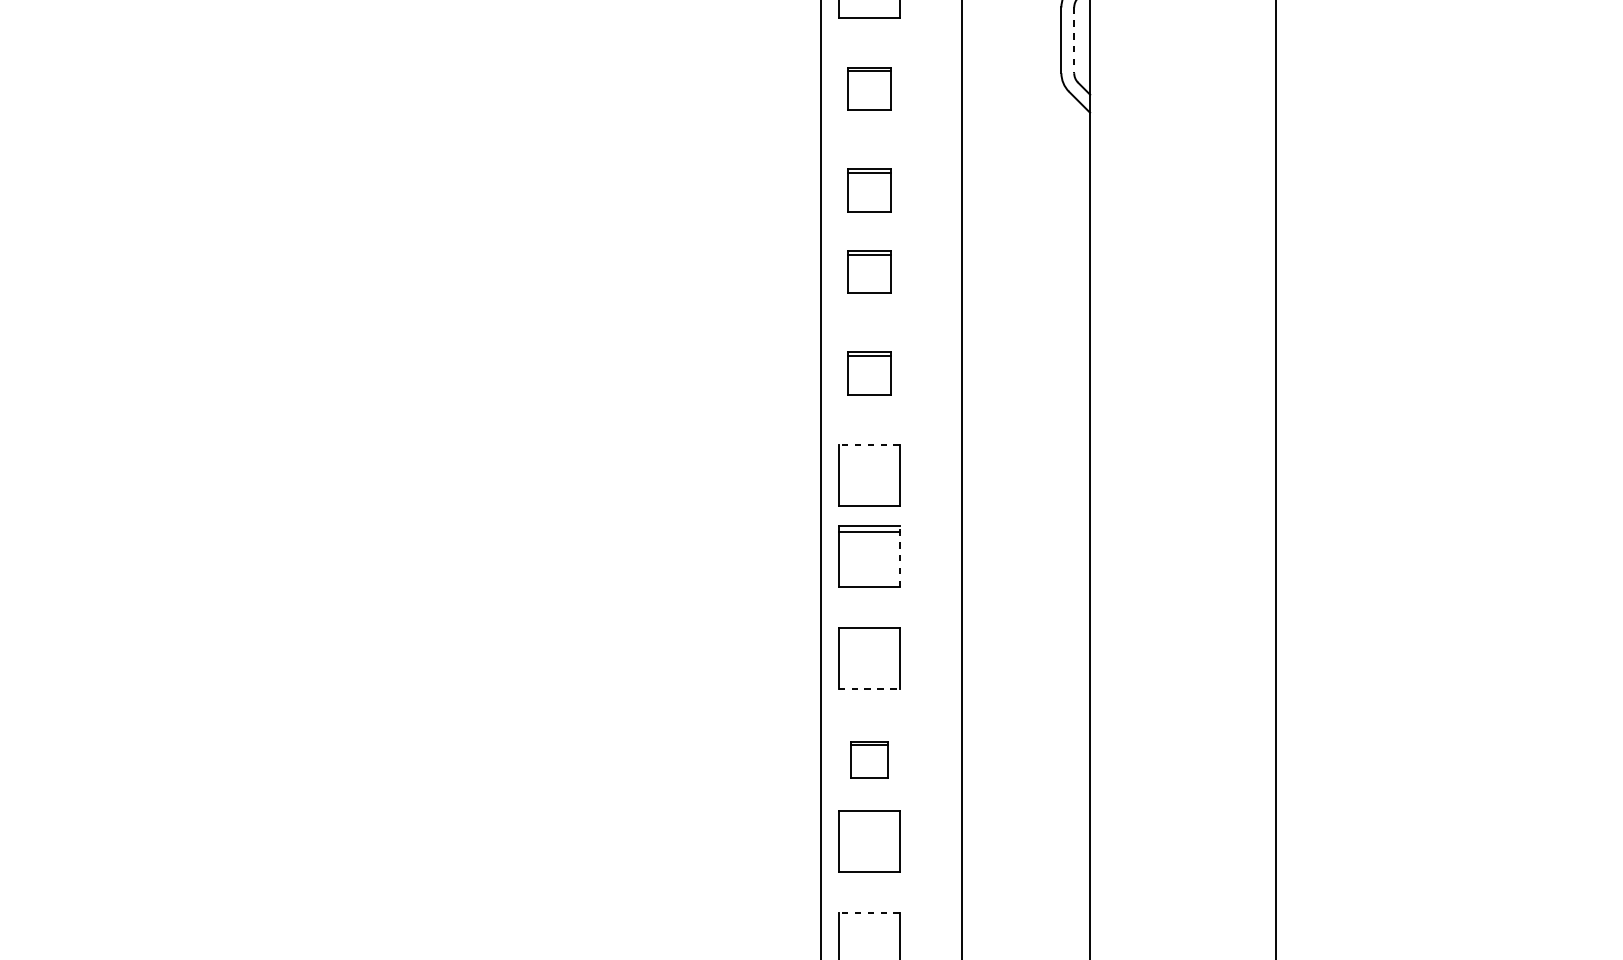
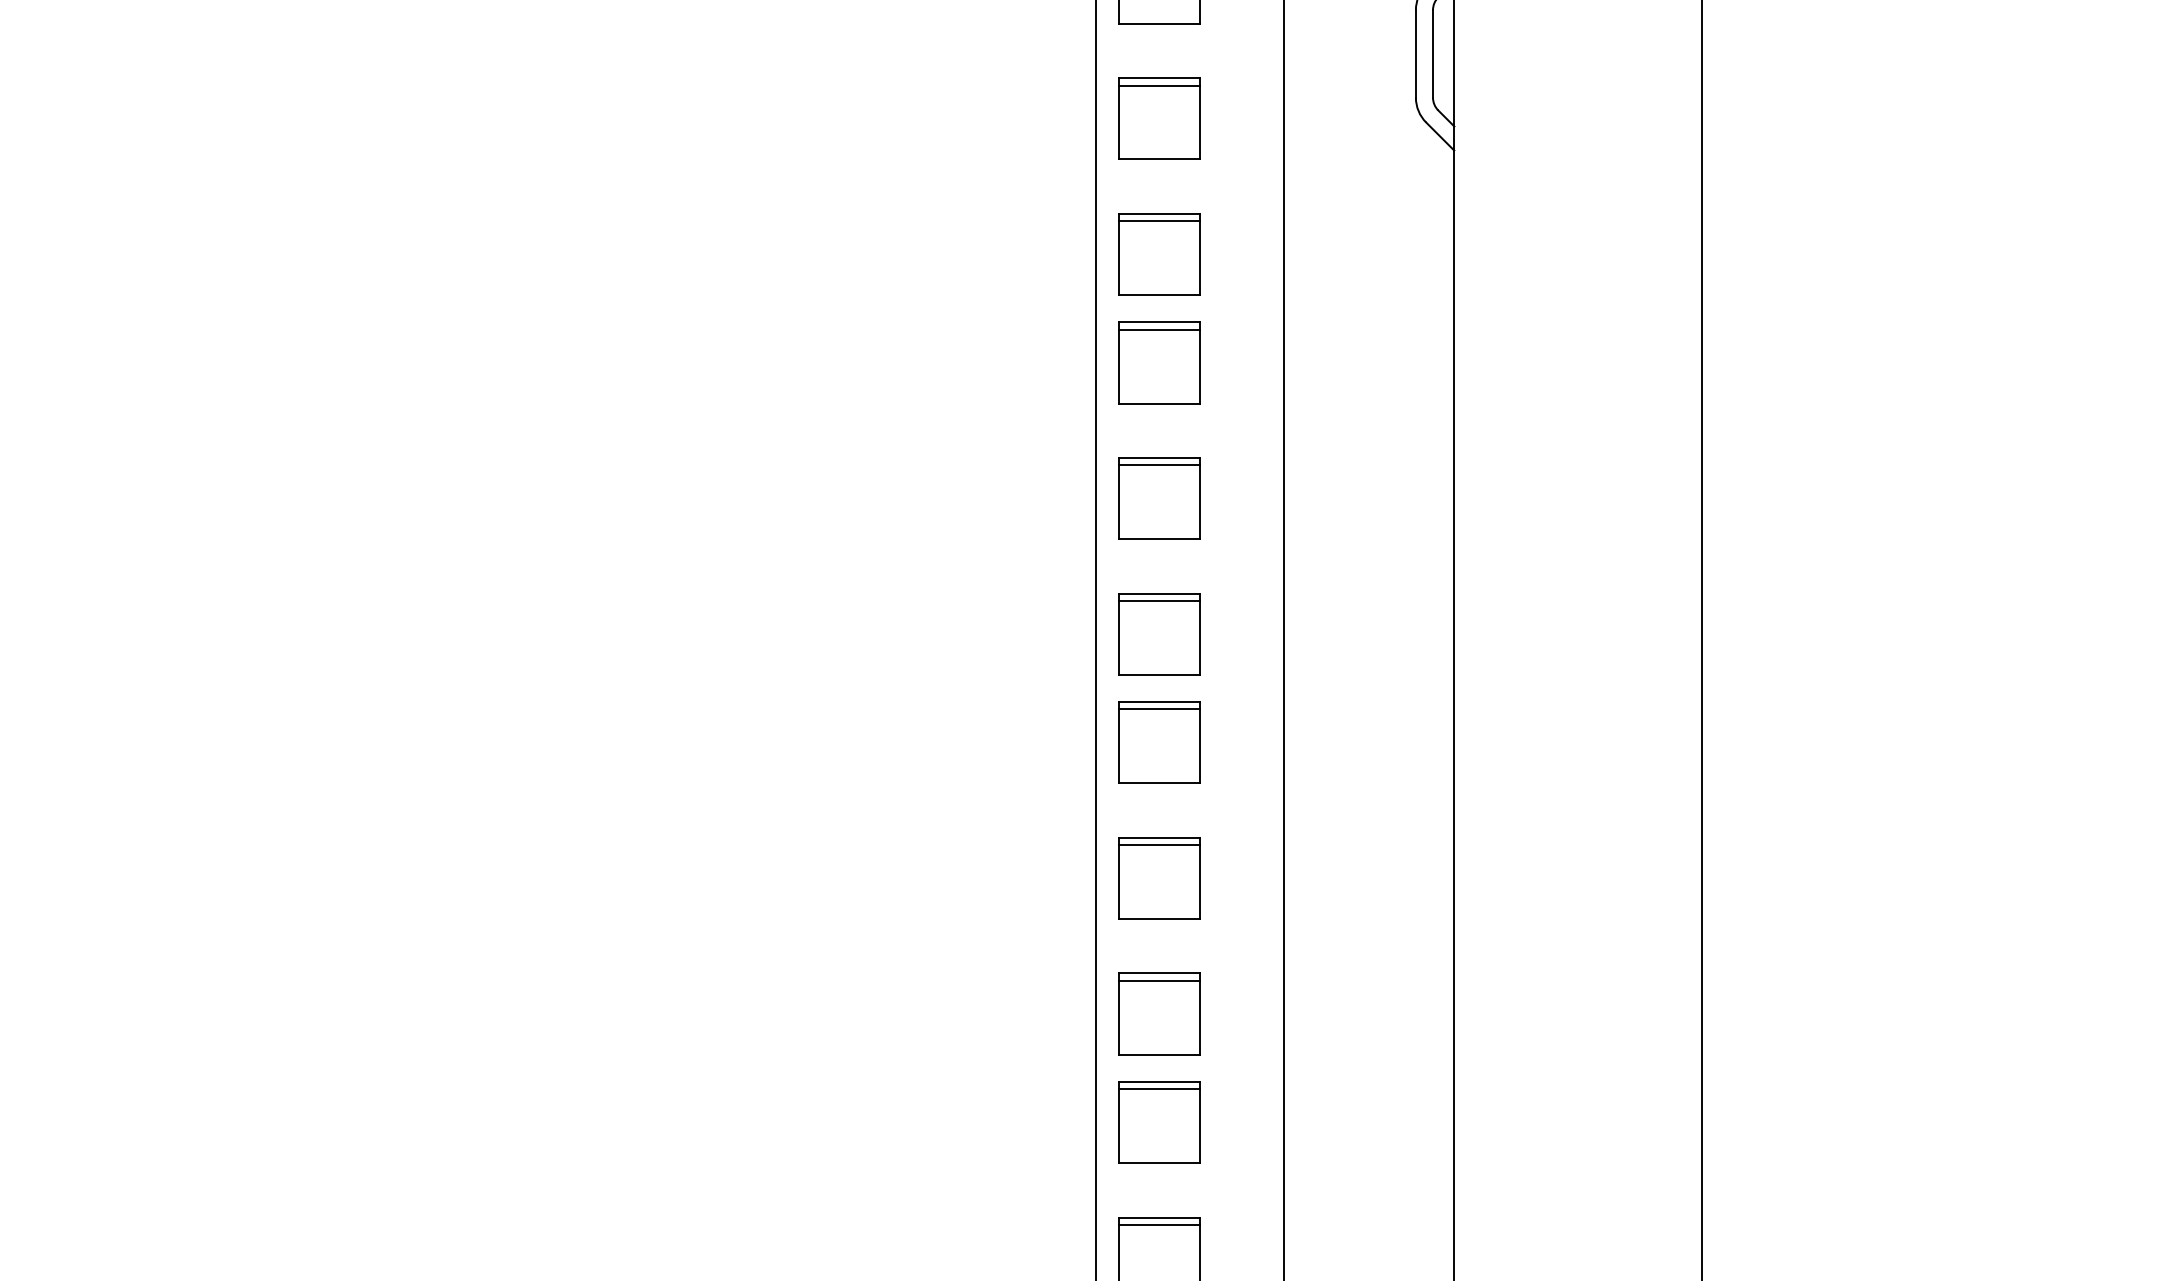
line: (1074, 40) -> (1433, 53), dashed -> solid
part: (869, 88) -> (1159, 118), size x1.43
part: (869, 190) -> (1159, 254), size x1.43
part: (869, 271) -> (1159, 362), size x1.43
part: (869, 373) -> (1159, 498), size x1.43
line: (869, 444) -> (1159, 593), dashed -> solid
line: (869, 450) -> (1159, 600), added
line: (899, 556) -> (1200, 742), dashed -> solid
line: (869, 633) -> (1159, 845), added
line: (869, 689) -> (1159, 919), dashed -> solid
part: (869, 759) -> (1159, 1013), size x1.67
line: (869, 816) -> (1159, 1089), added
line: (869, 912) -> (1159, 1217), dashed -> solid
line: (869, 917) -> (1159, 1224), added

